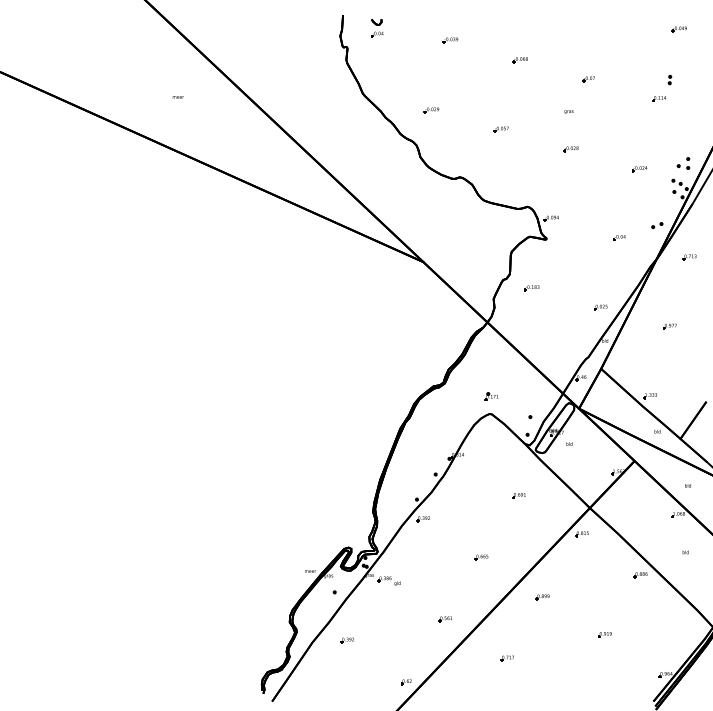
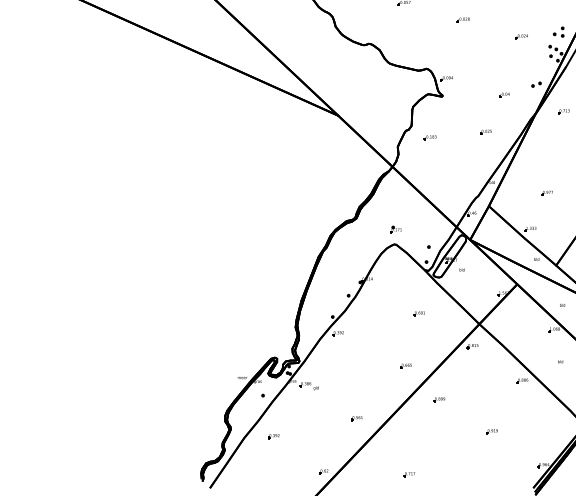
part: (600, 307) -> (485, 132), moved
part: (669, 326) -> (546, 193), moved
part: (481, 557) -> (406, 366), moved
part: (506, 658) -> (408, 474), moved

